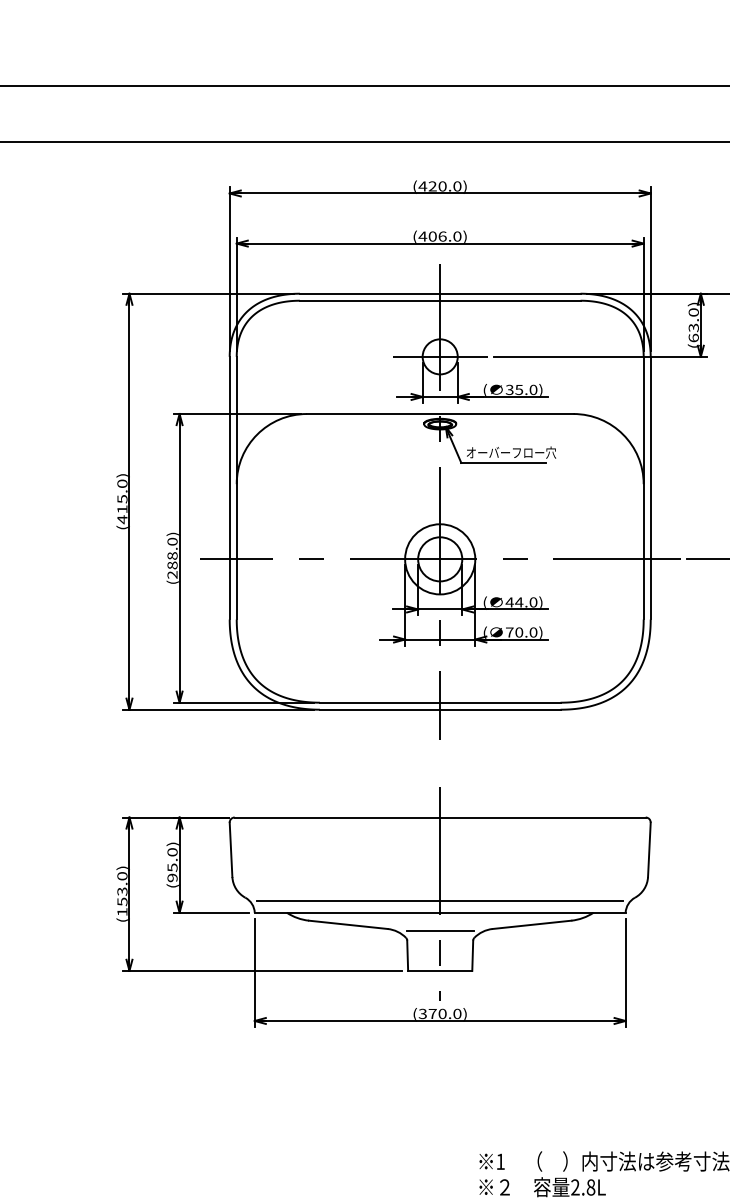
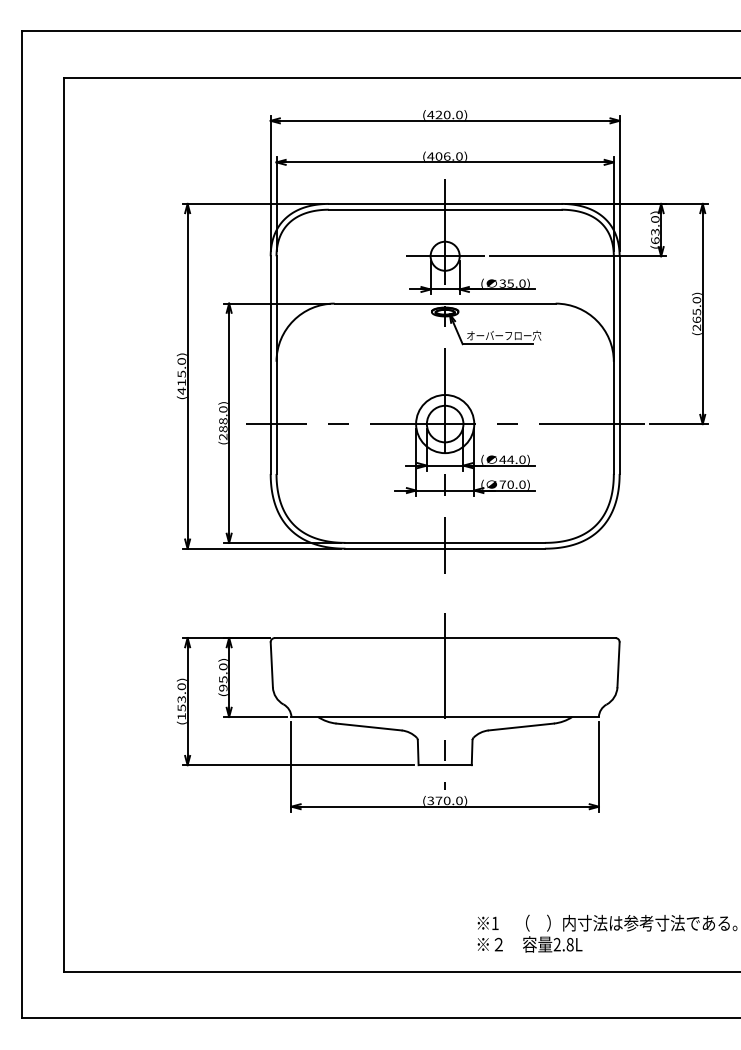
line: (439, 901) -> (444, 707), removed
line: (439, 931) -> (444, 732), removed

